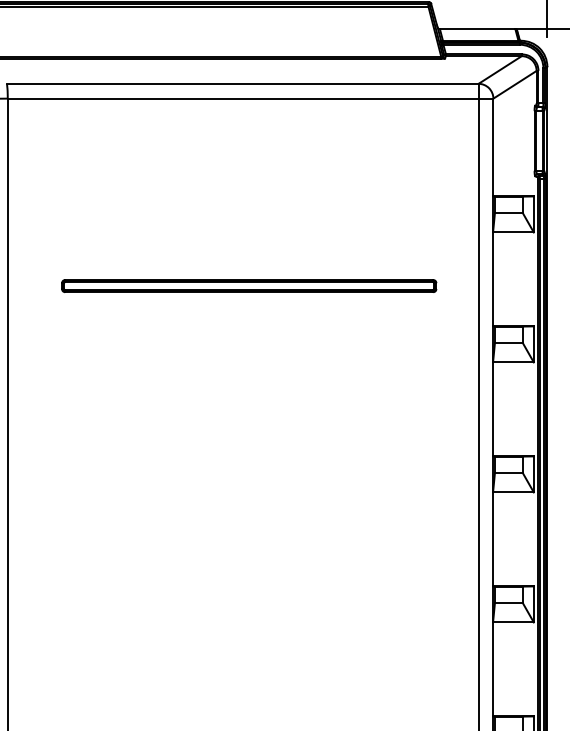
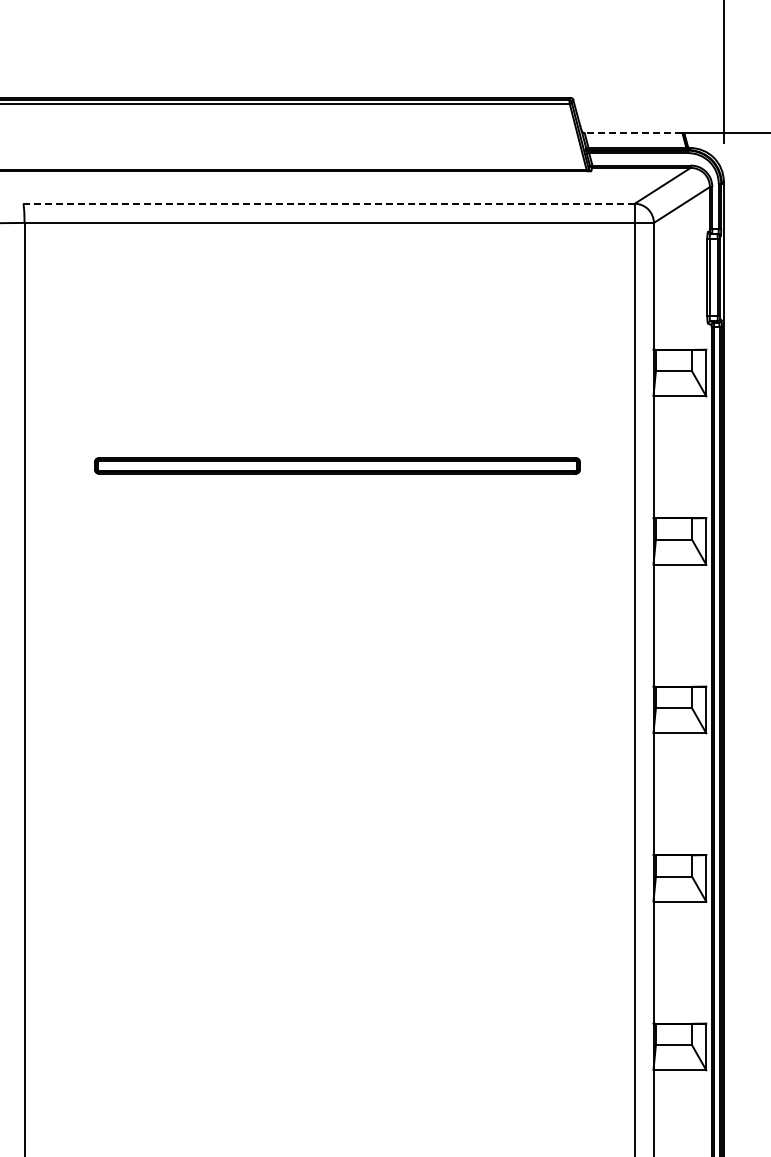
line: (477, 29) -> (633, 133), solid -> dashed
line: (243, 83) -> (329, 203), solid -> dashed

